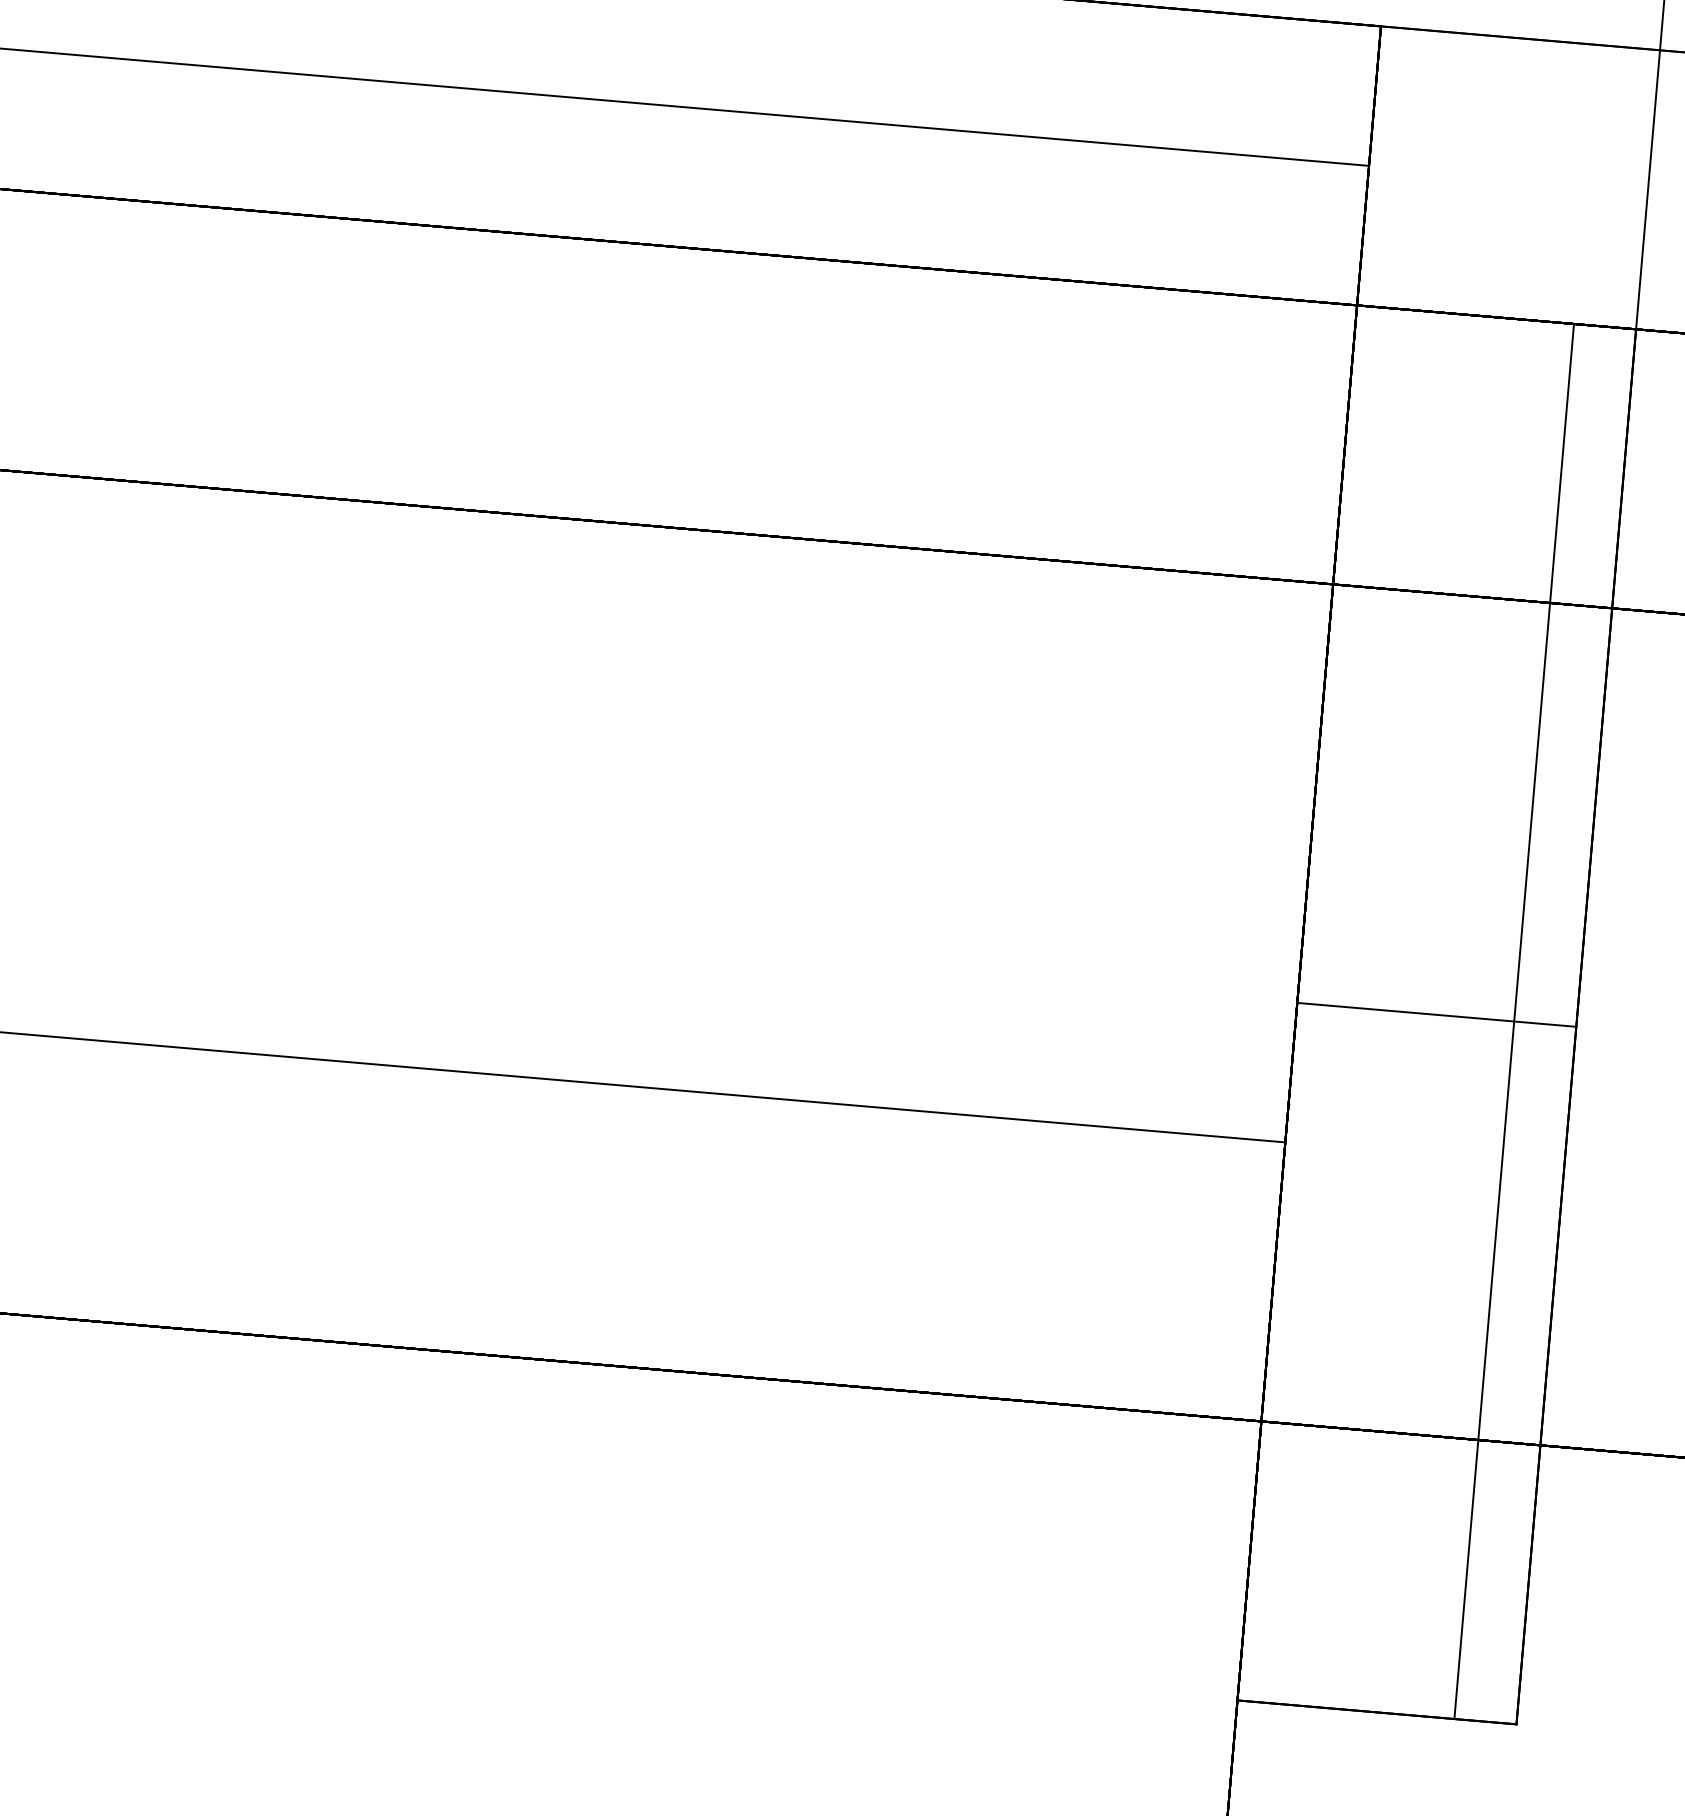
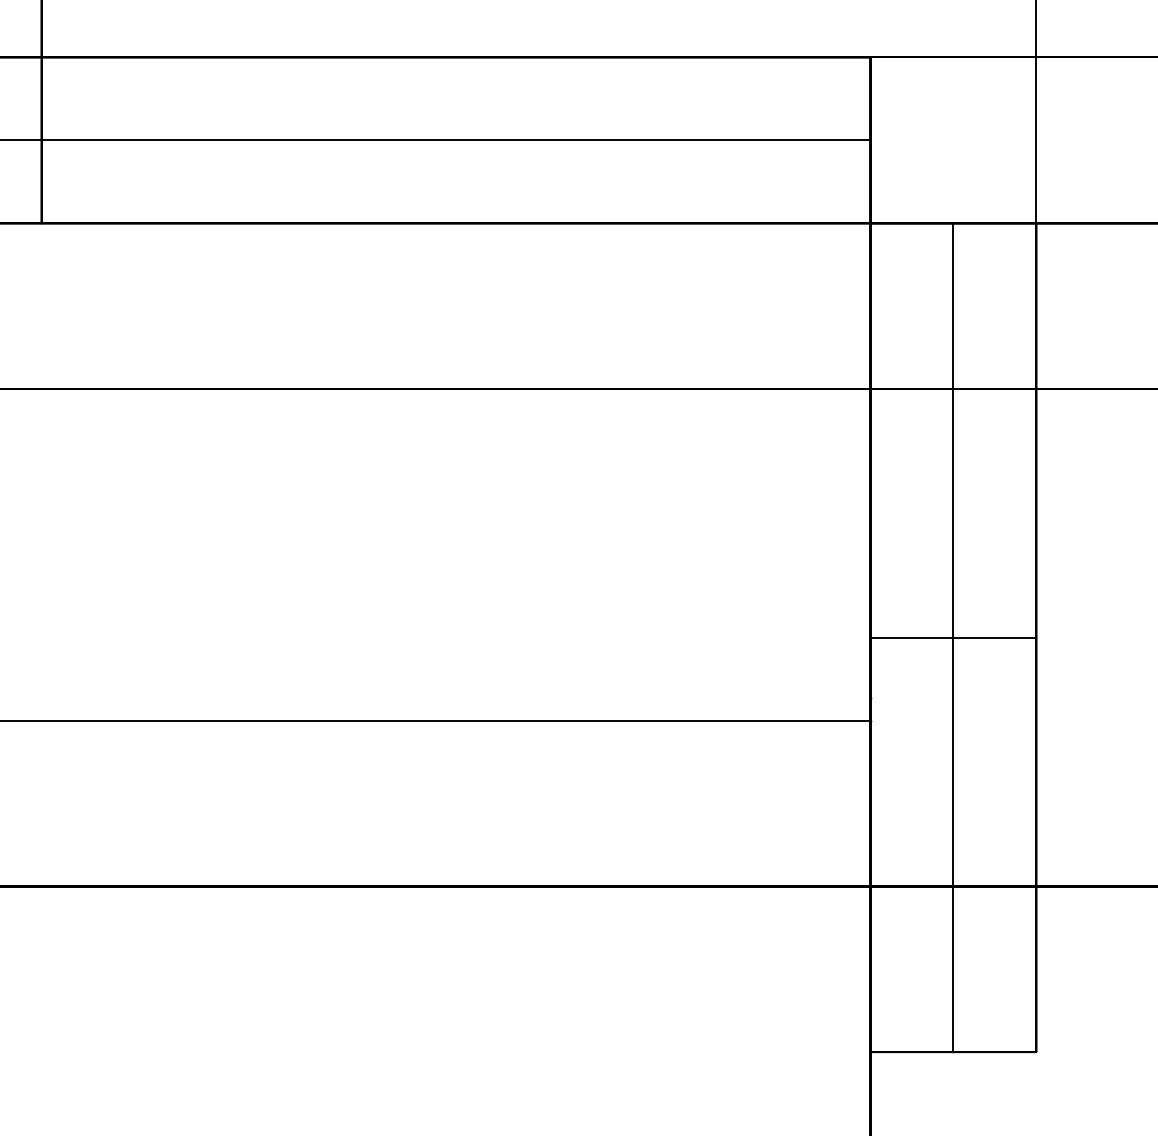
line: (1514, 1021) -> (953, 637), moved

